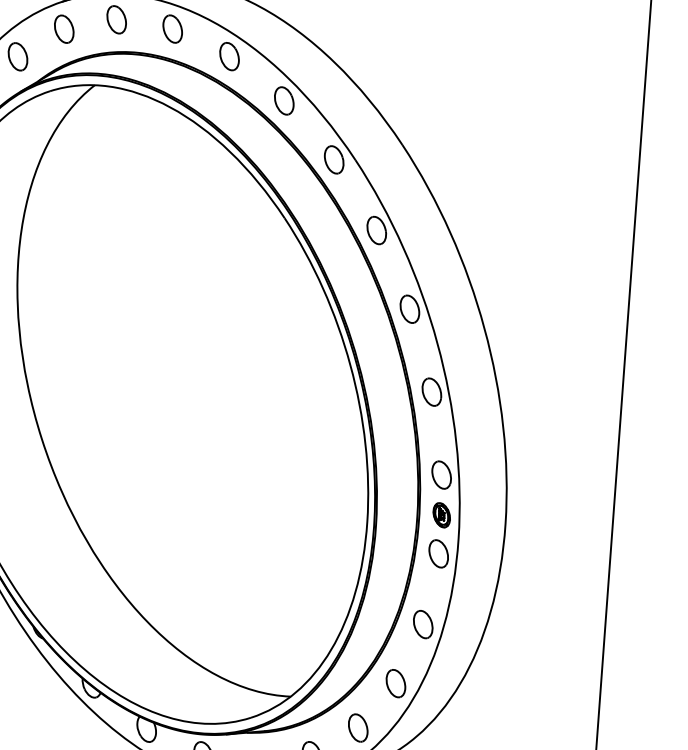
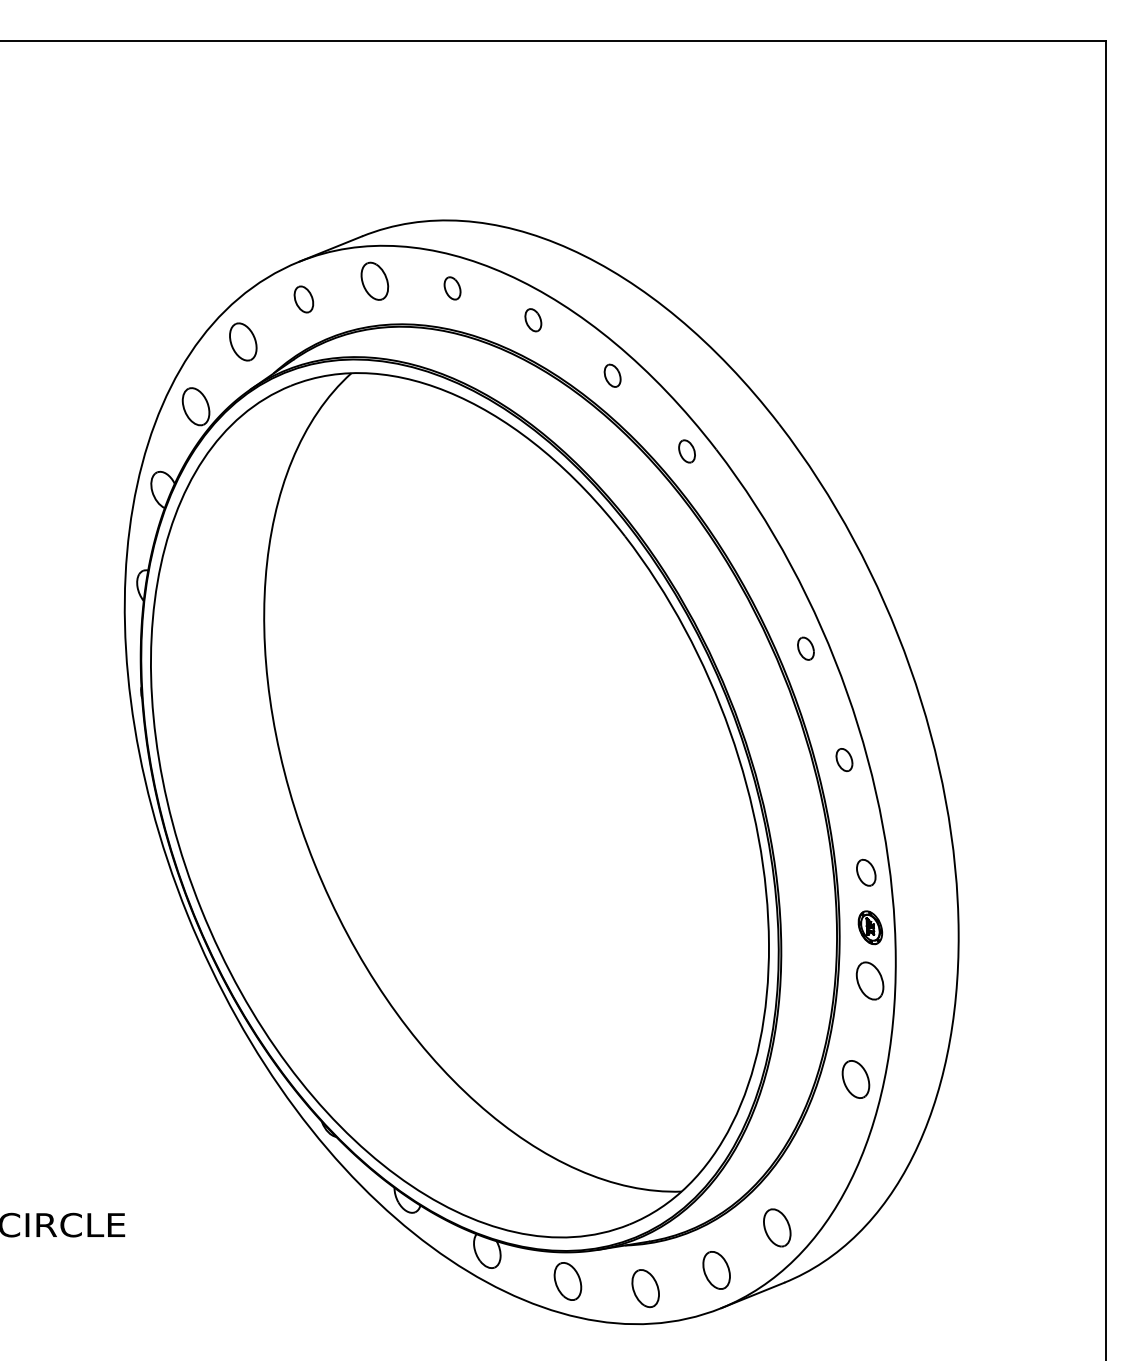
part: (63, 29) -> (303, 299), size x0.7
part: (172, 29) -> (452, 288), size x0.6
part: (229, 55) -> (533, 319), size x0.6
part: (284, 100) -> (612, 375), size x0.6
part: (333, 159) -> (686, 451), size x0.6
part: (376, 230) -> (752, 543), removed
part: (409, 309) -> (805, 648), size x0.6
part: (431, 391) -> (844, 759), size x0.6
part: (441, 474) -> (866, 872), size x0.7
part: (395, 683) -> (824, 1162), removed

